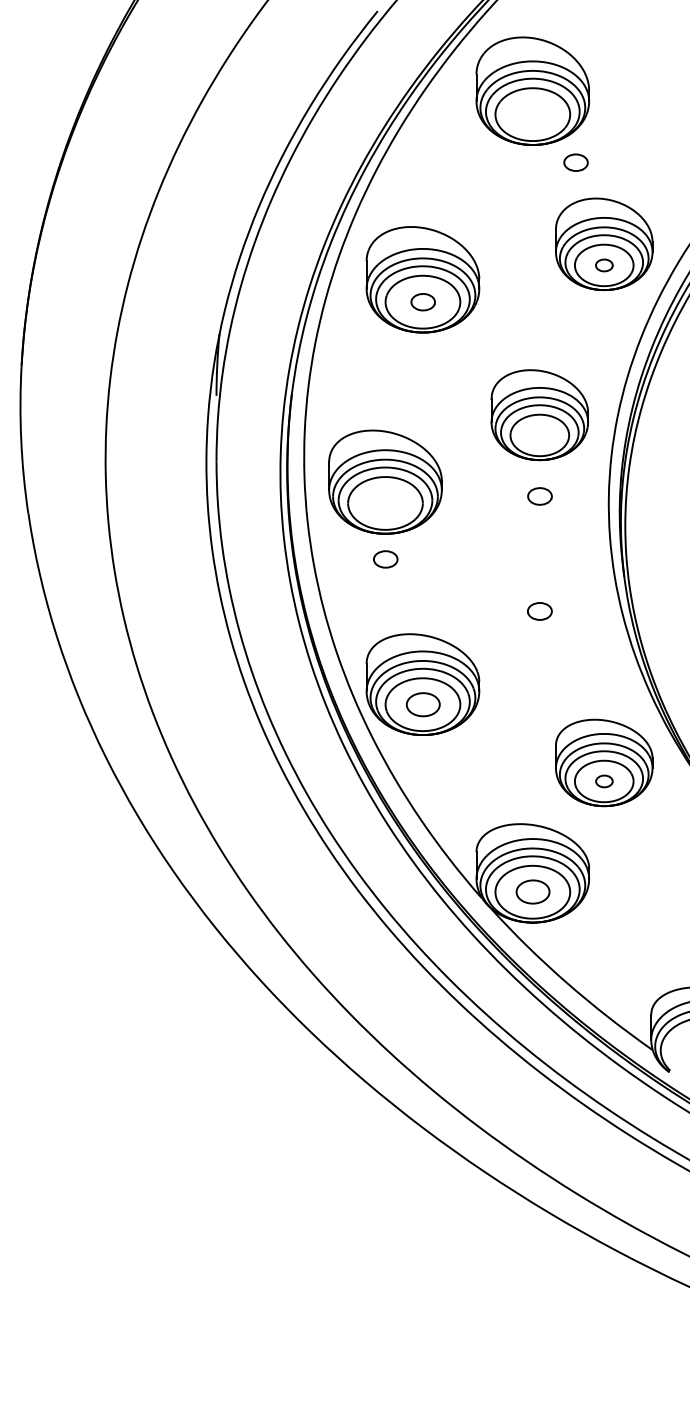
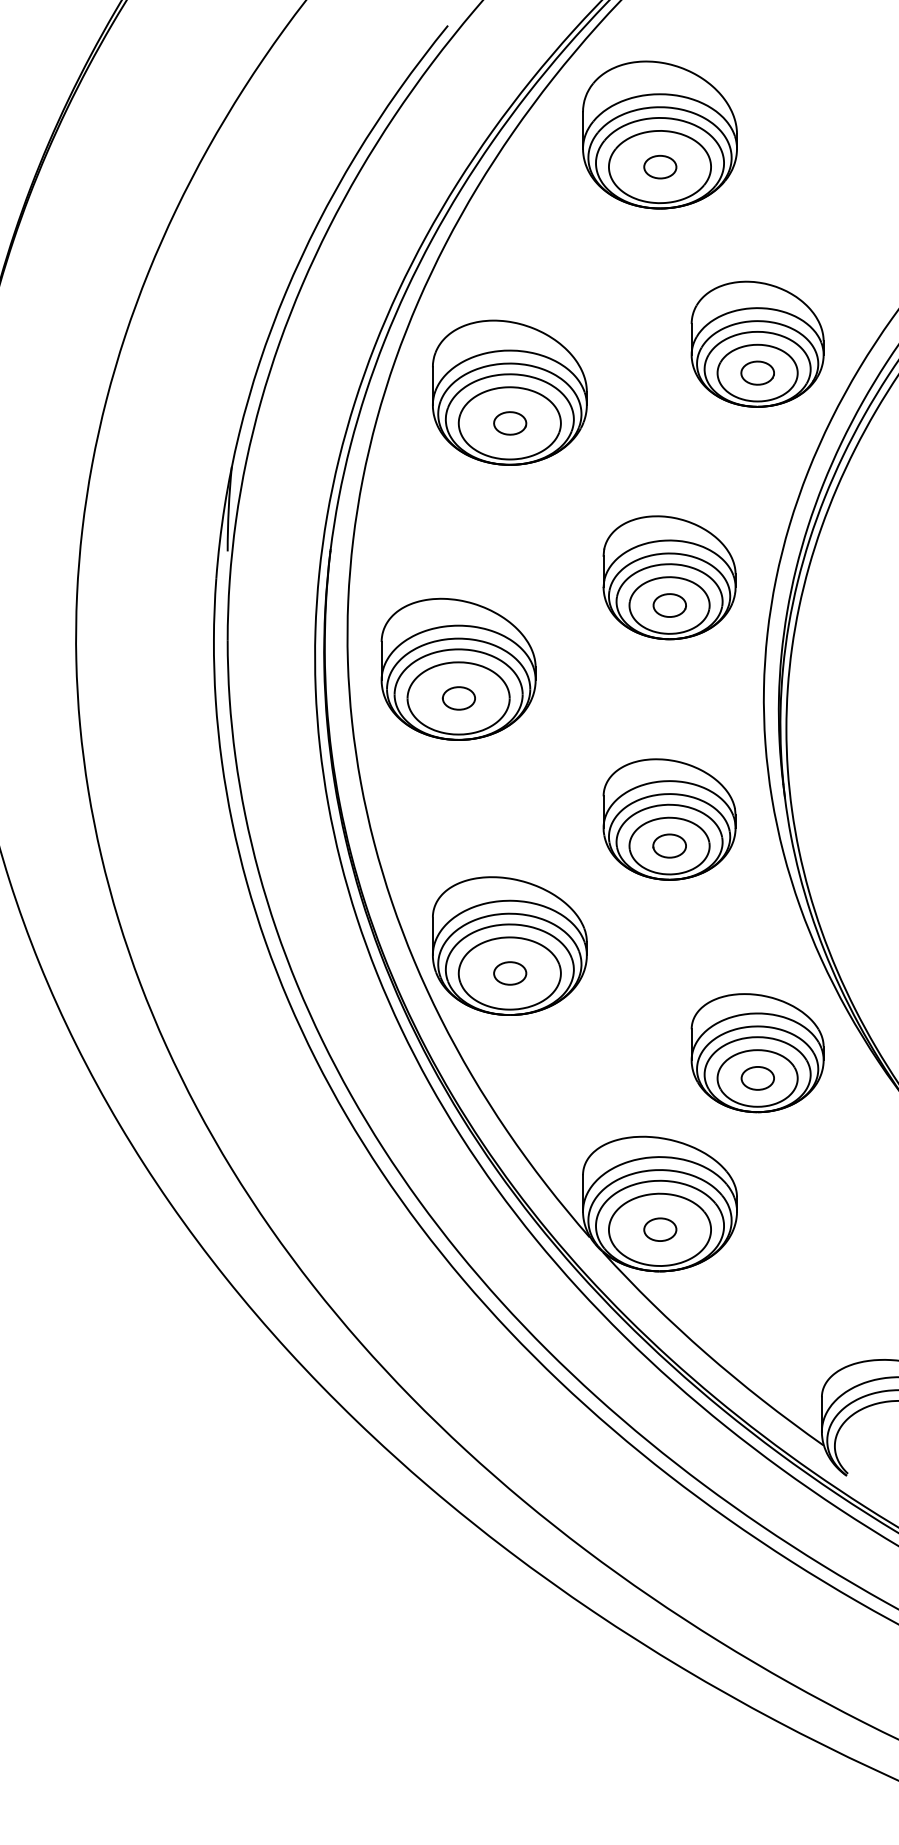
part: (575, 162) -> (659, 166), moved
part: (604, 265) -> (757, 373), size x1.43
part: (539, 496) -> (669, 605), moved
part: (385, 559) -> (458, 698), moved
part: (539, 592) -> (669, 820), added
part: (422, 704) -> (509, 973), size x0.71
part: (604, 781) -> (757, 1078), size x1.43
part: (532, 892) -> (659, 1230), size x0.71

